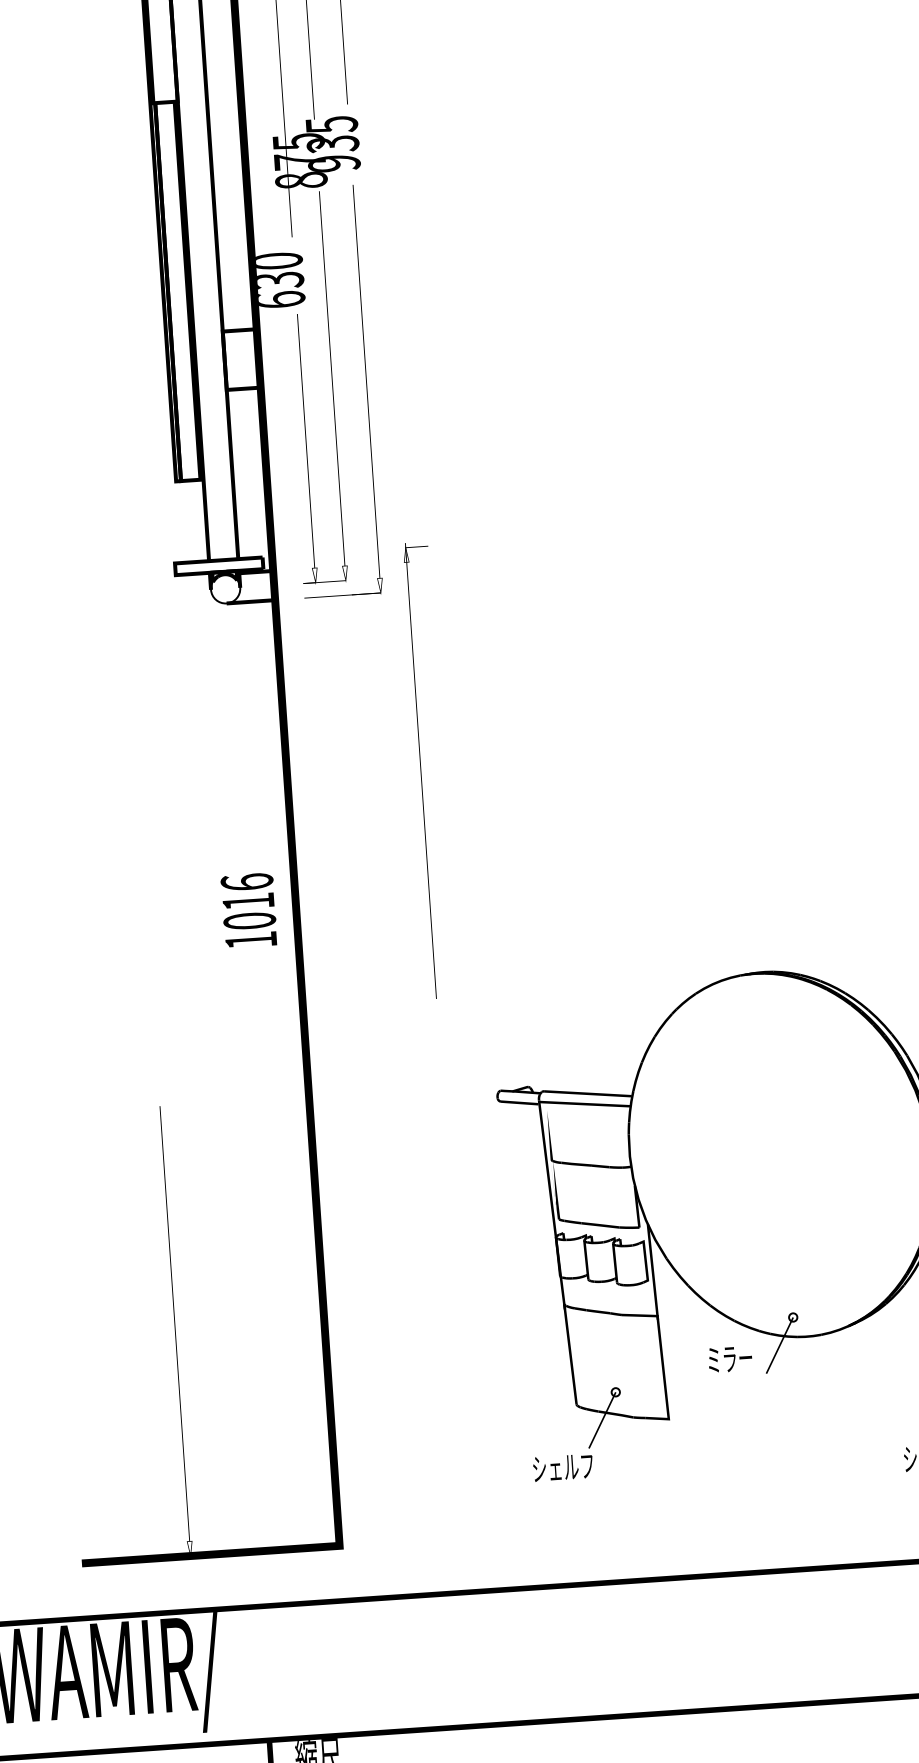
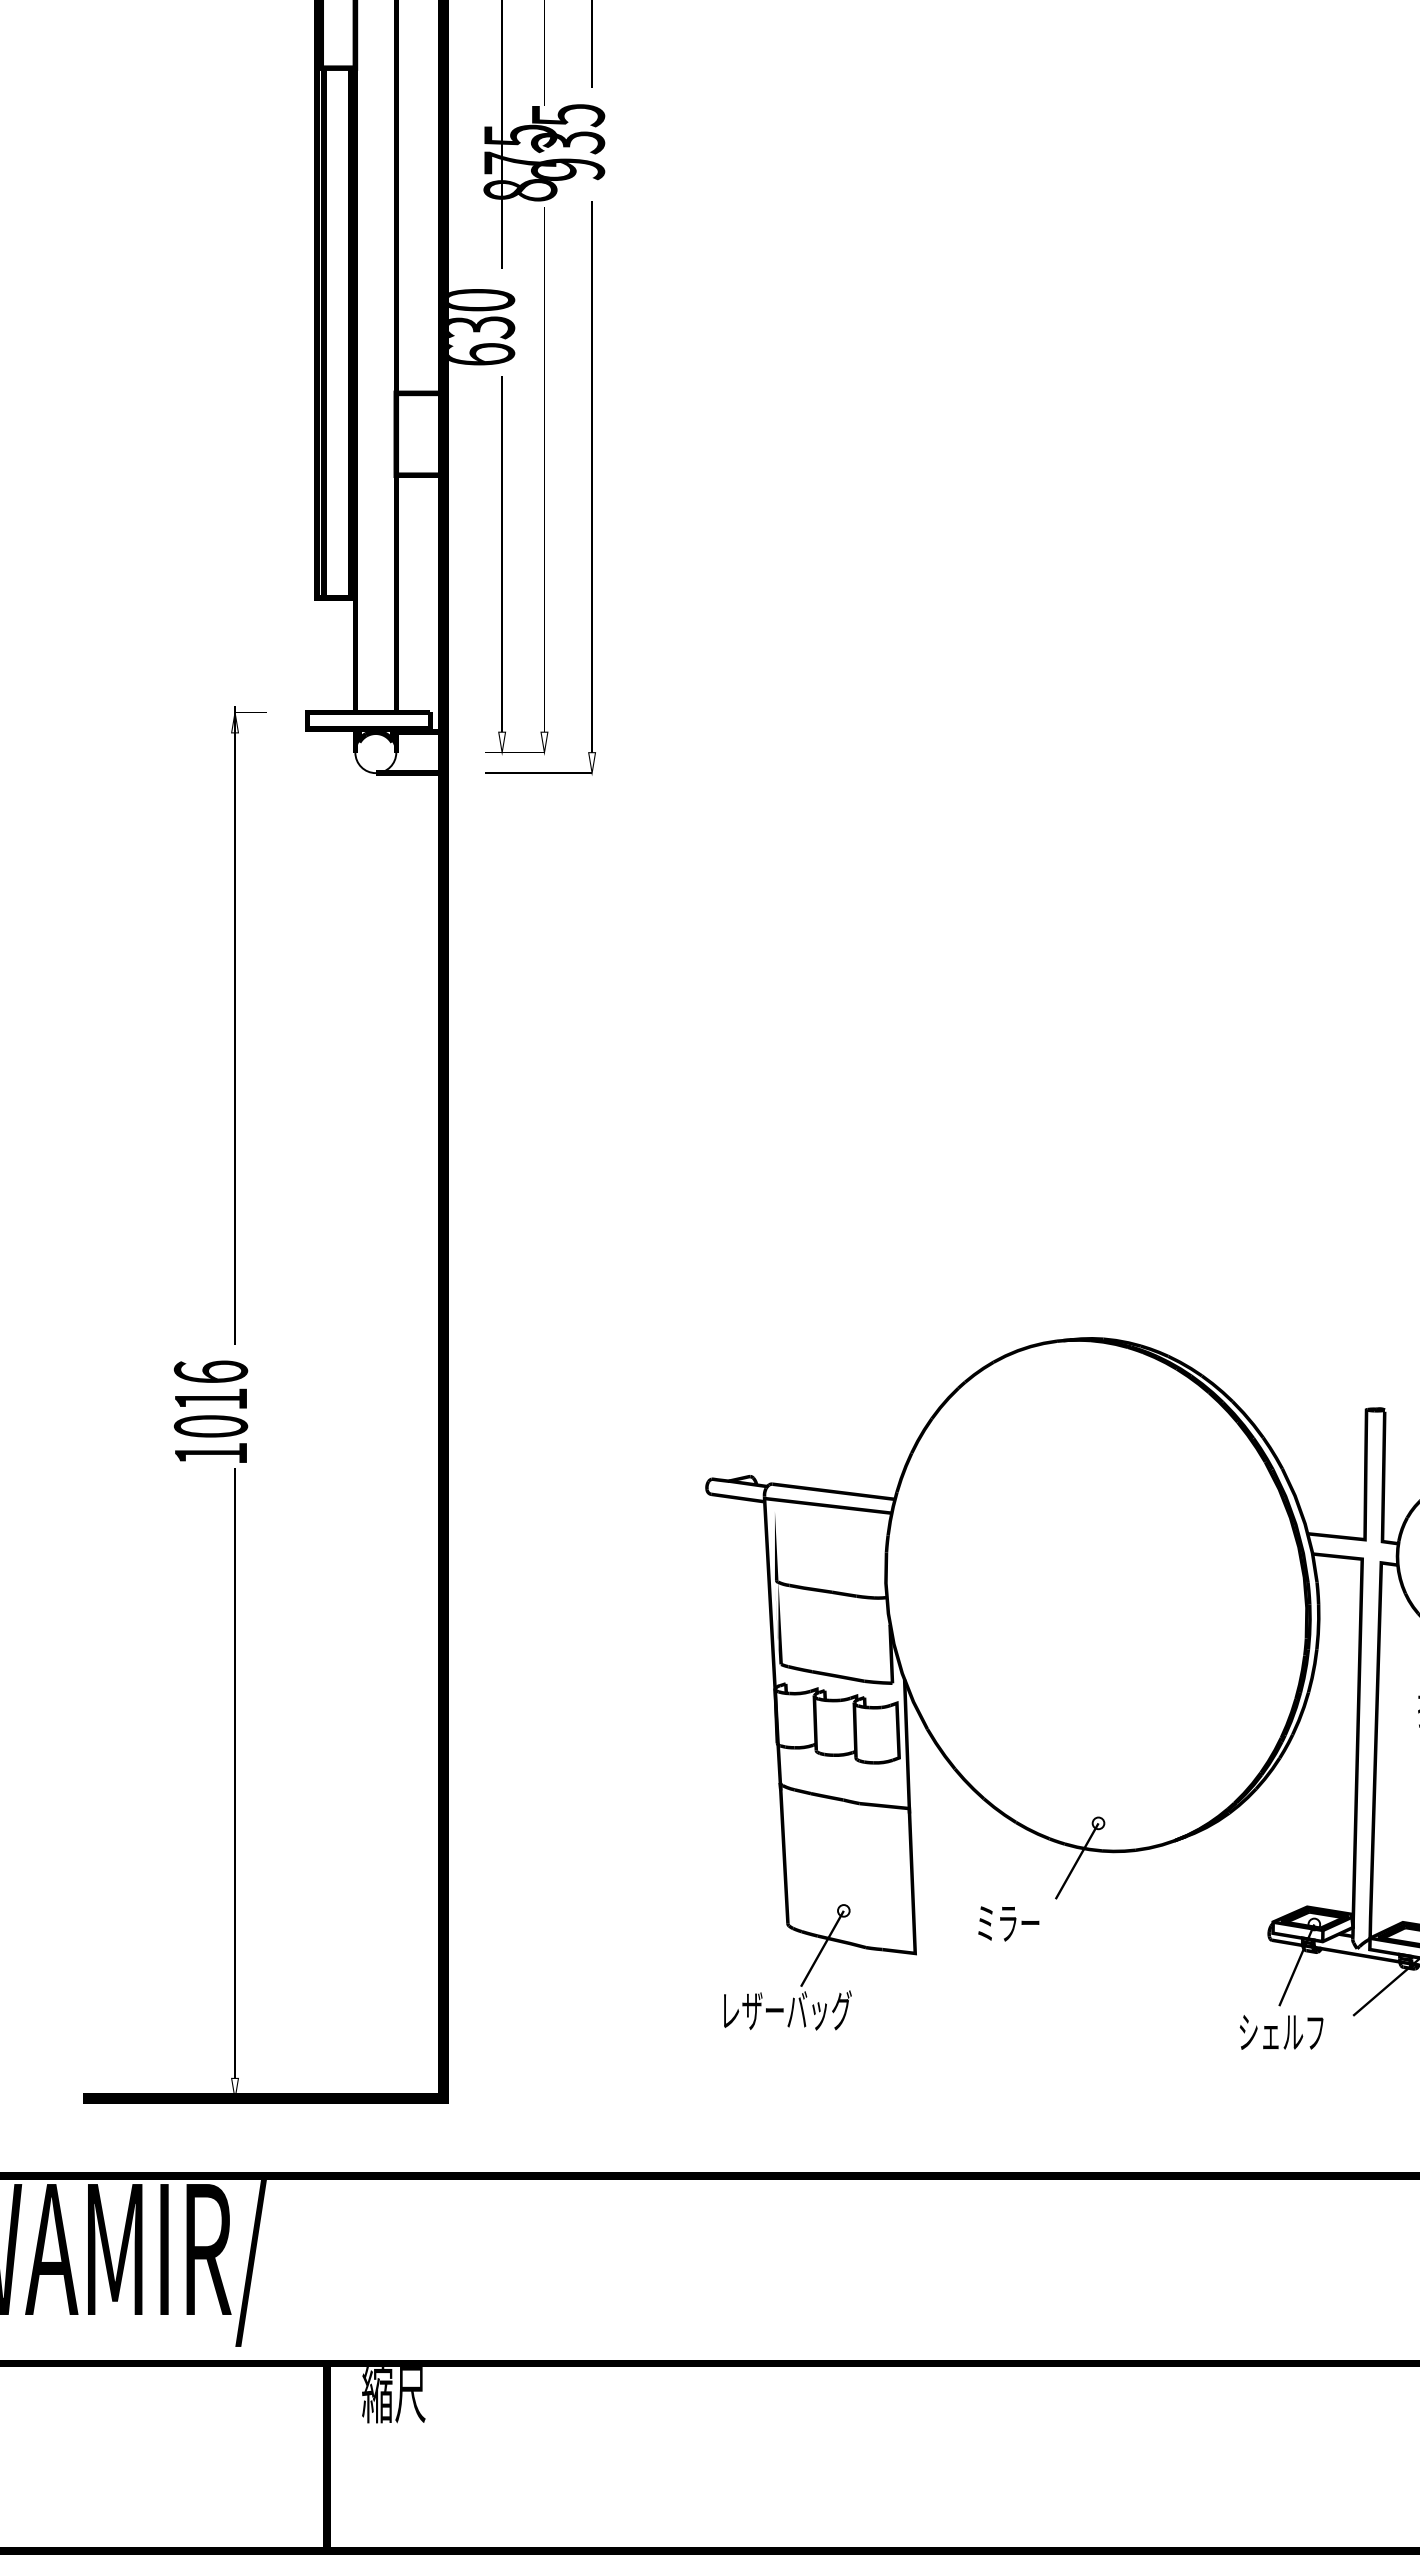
part: (421, 771) -> (235, 1025), moved
text: (248, 910) -> (210, 1411), moved
text: (730, 1359) -> (1008, 1923), moved
text: (579, 1466) -> (786, 2010), シェルフ -> レザーバッグ

